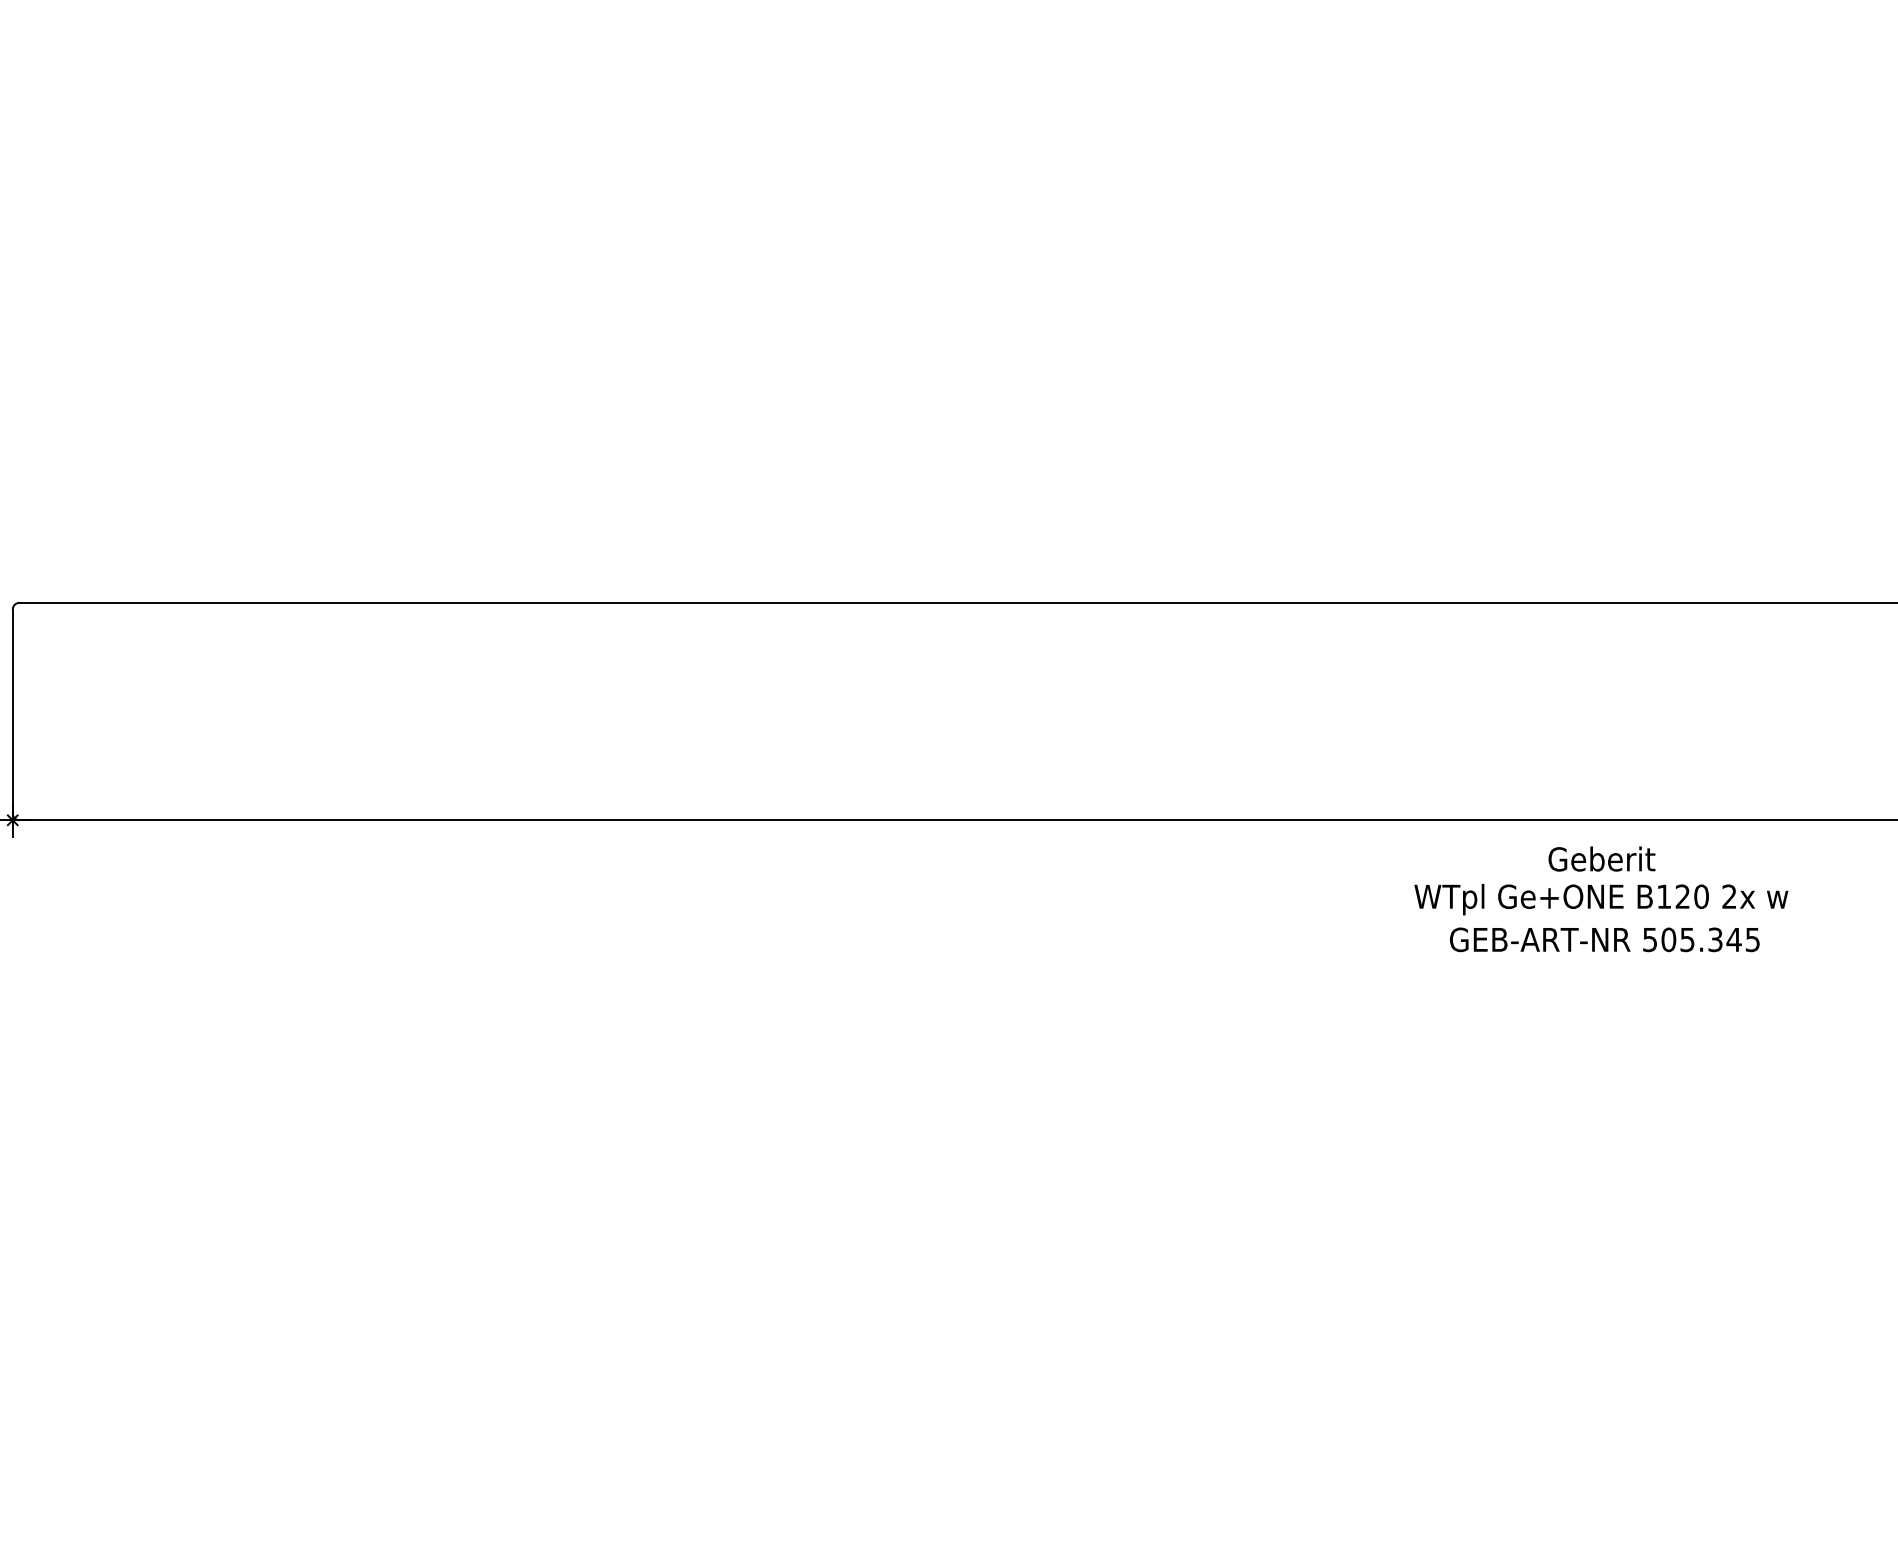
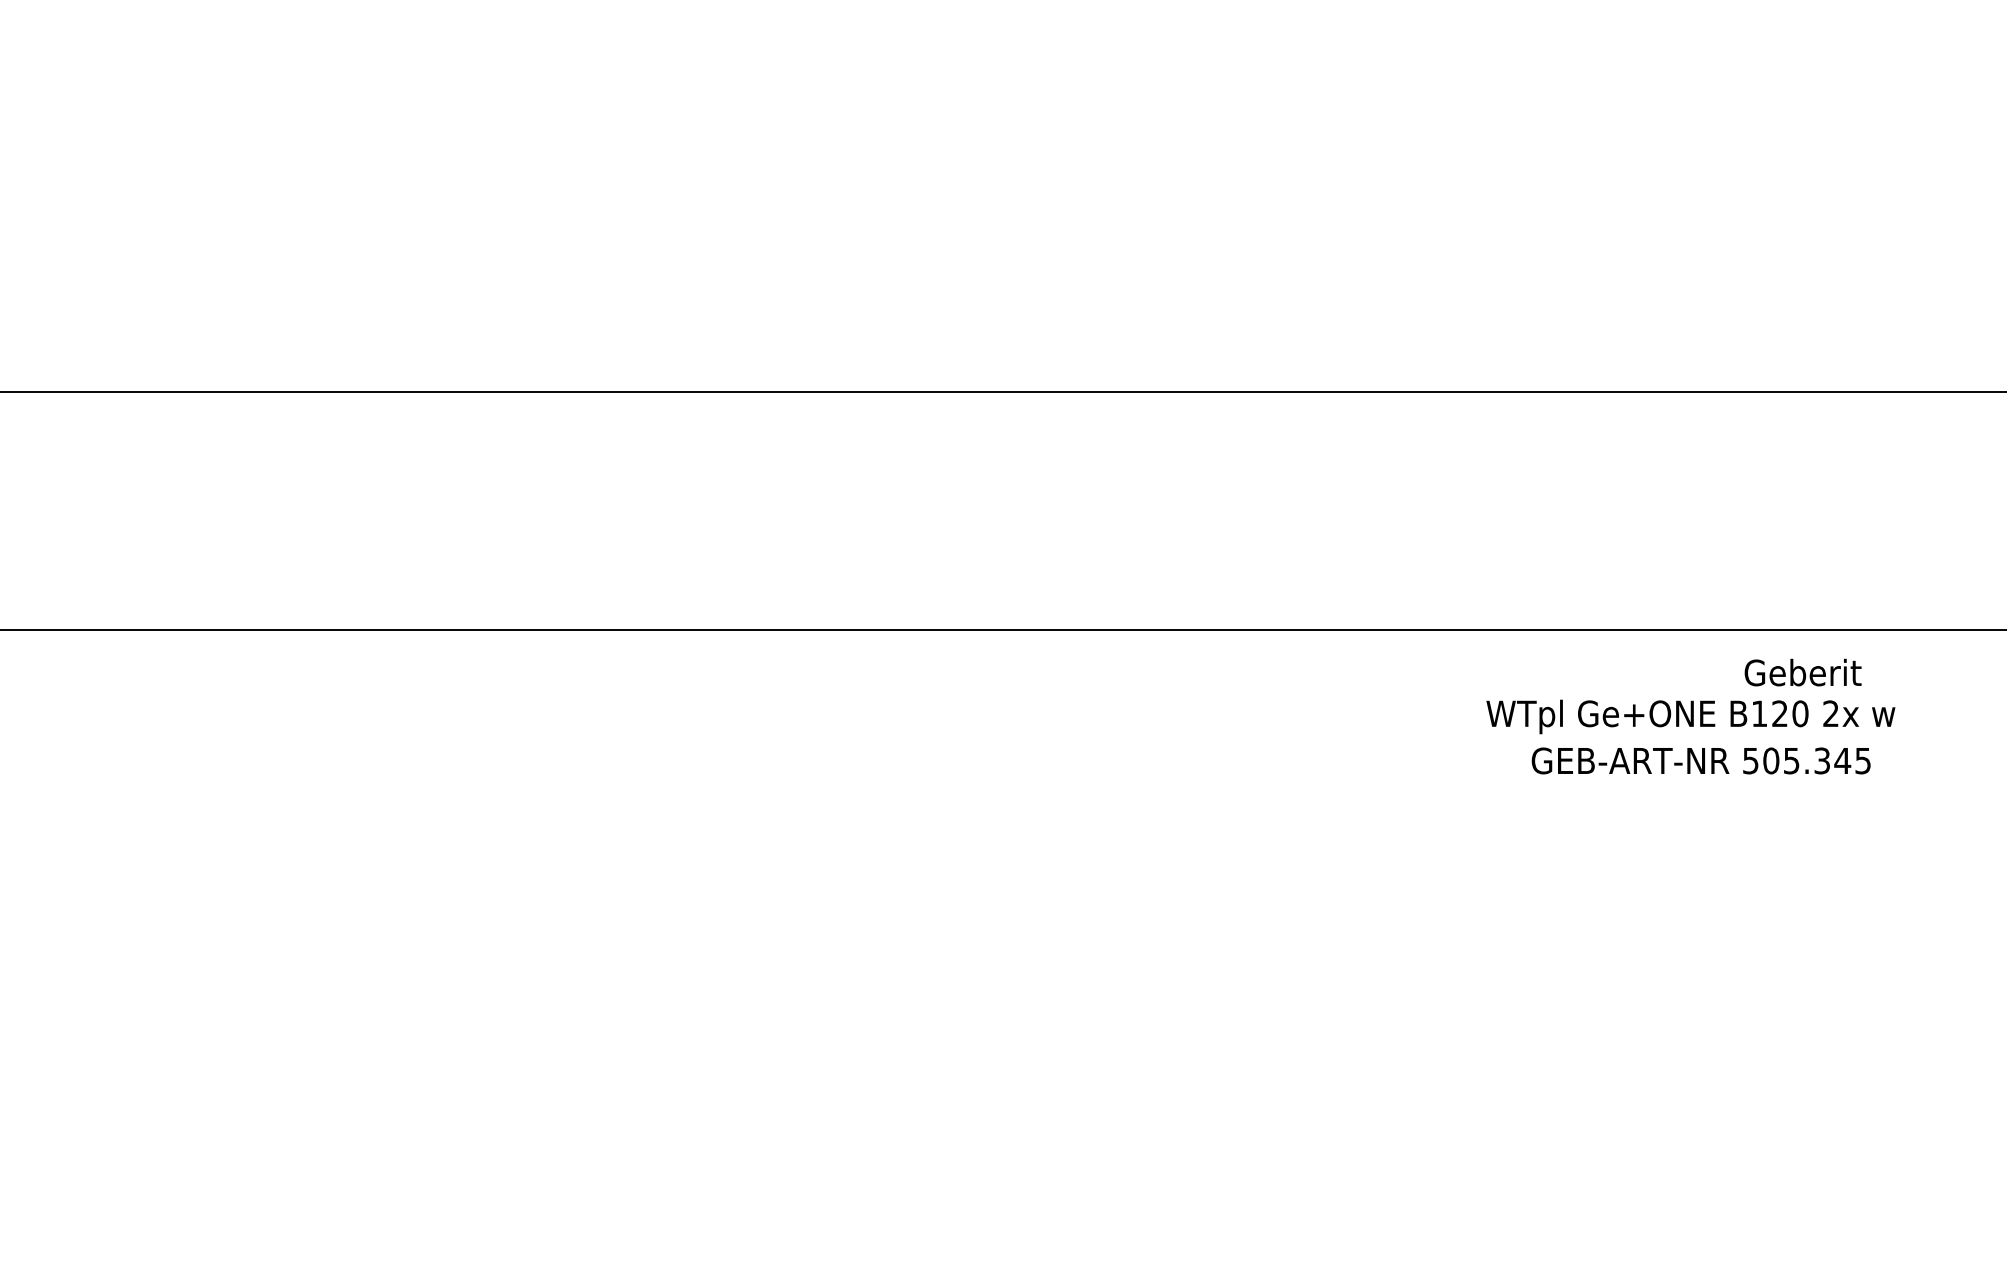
text: (1601, 858) -> (1802, 671), moved
text: (1601, 899) -> (1691, 716), moved
text: (1604, 939) -> (1700, 760), moved

